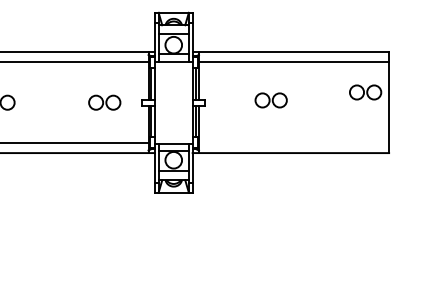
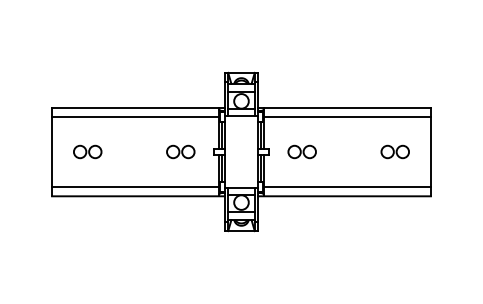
part: (364, 91) -> (394, 151), moved
part: (270, 99) -> (301, 151), moved
line: (293, 143) -> (346, 187), added

